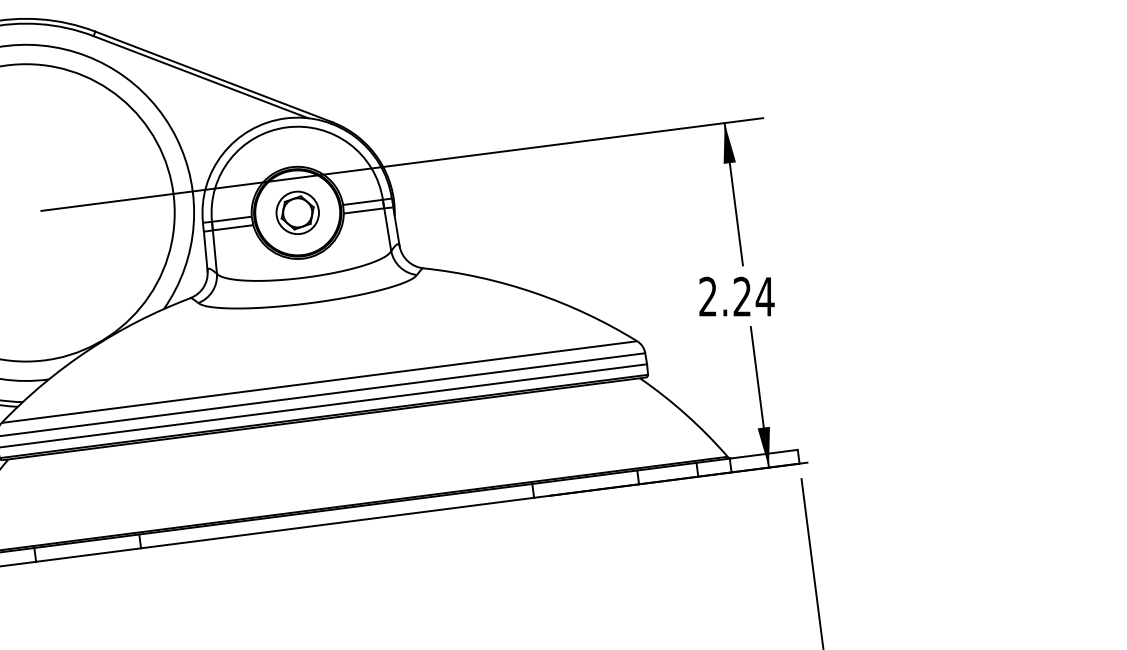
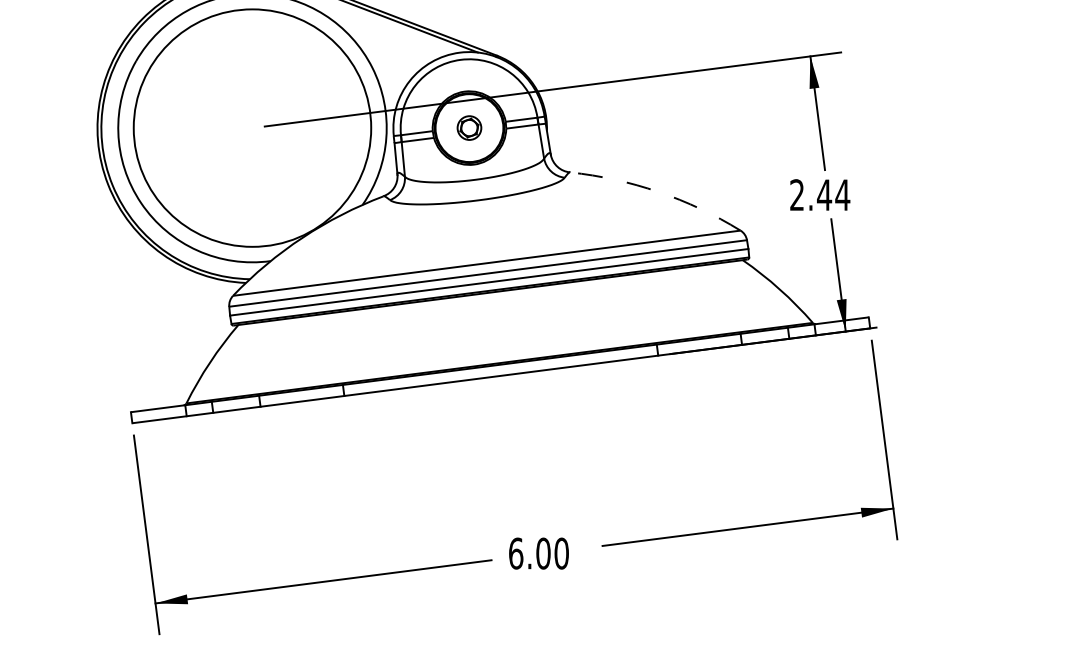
part: (297, 212) -> (469, 127), size x0.7
arc: (534, 292) -> (658, 191), solid -> dashed
text: (742, 296) -> (824, 194), 2.24 -> 2.44

